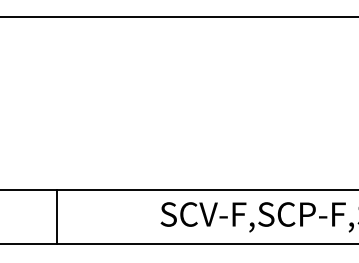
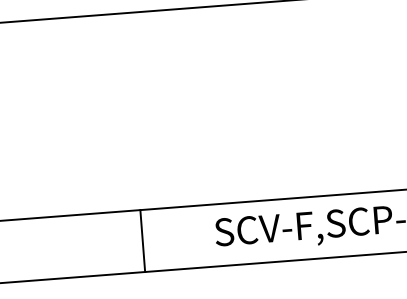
line: (57, 216) -> (143, 240), moved

